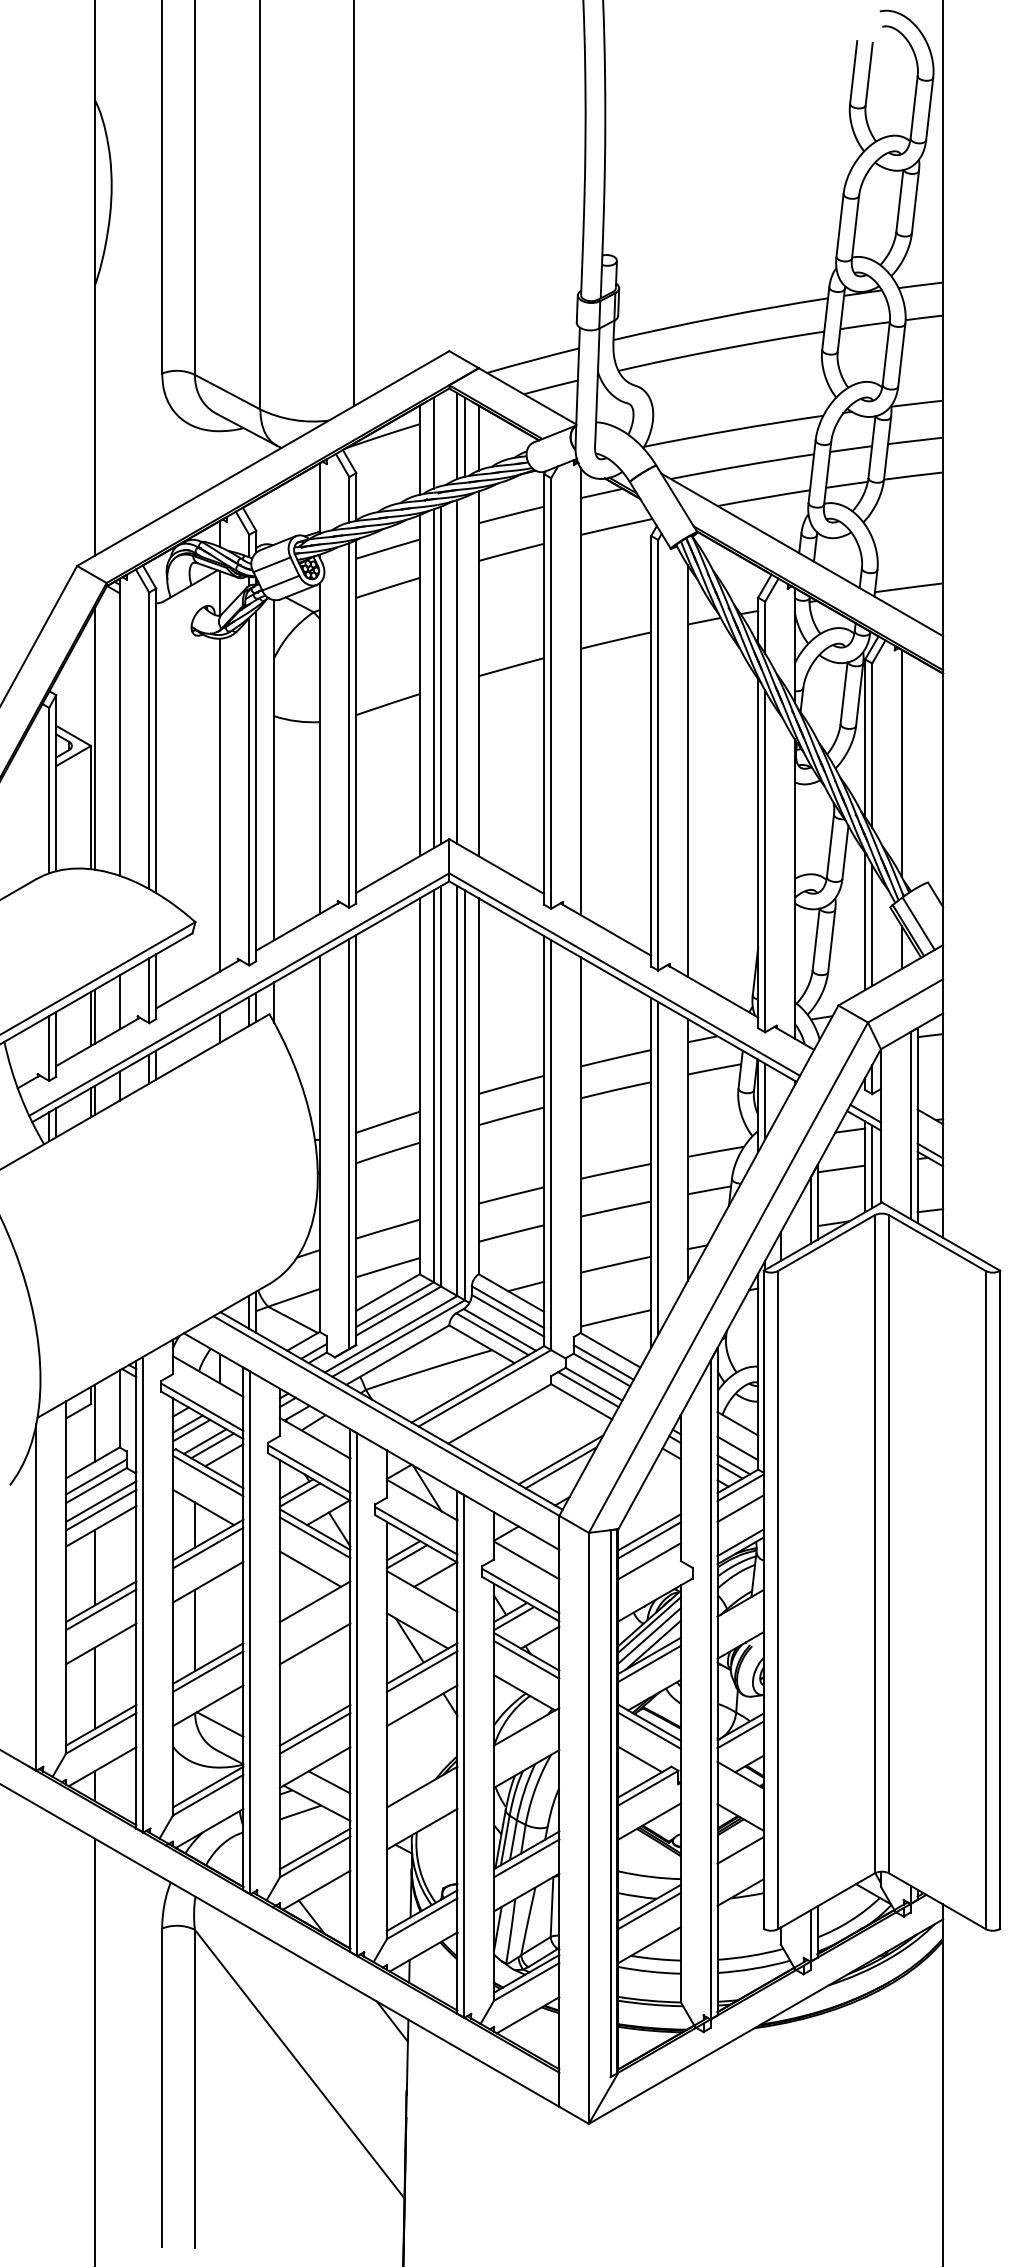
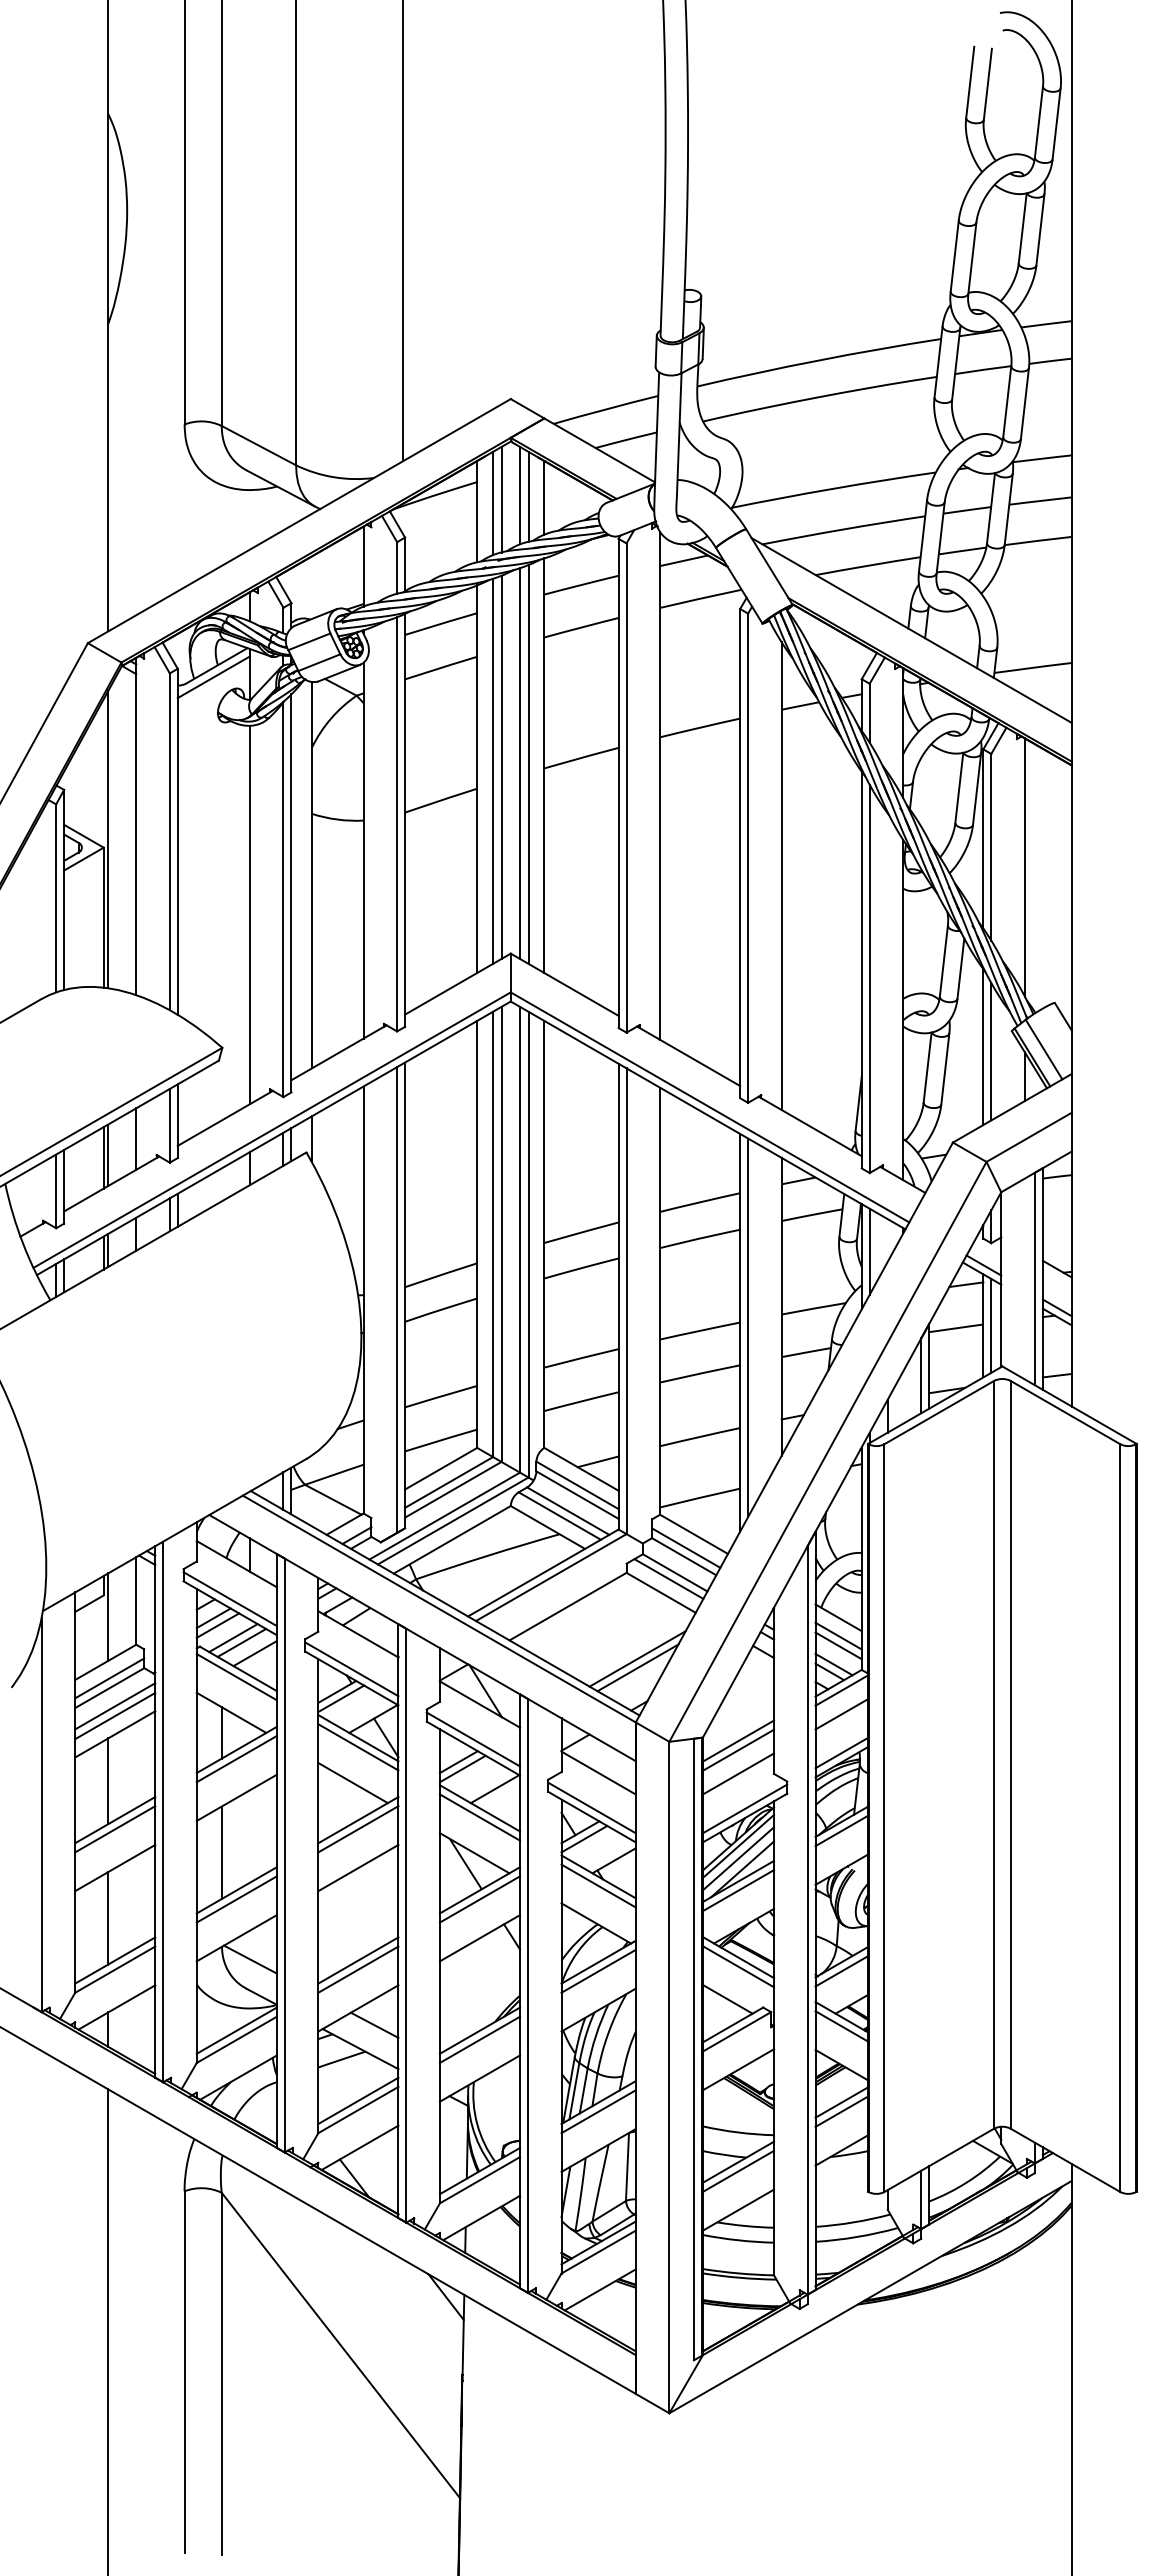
line: (441, 439) -> (501, 499), added
line: (187, 596) -> (213, 677), added
line: (464, 672) -> (528, 764), added
line: (737, 1439) -> (838, 1635), added
line: (654, 1591) -> (744, 1808), added
line: (421, 1599) -> (479, 1817), added
line: (315, 1610) -> (358, 1829), added
line: (740, 1610) -> (841, 1830), added
line: (526, 1734) -> (598, 1970), added
line: (740, 1783) -> (841, 2026), added
line: (421, 1794) -> (479, 2039), added
line: (740, 1858) -> (841, 2111), added

